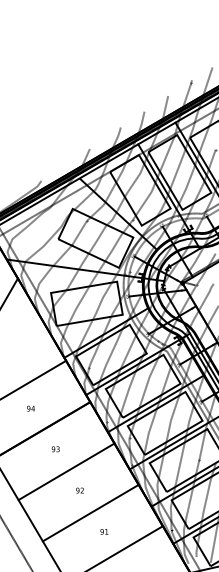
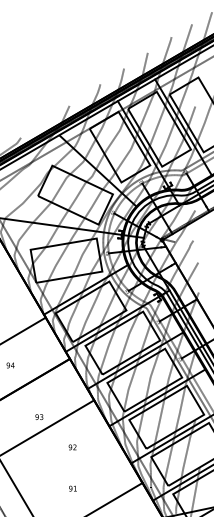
text: (55, 449) -> (39, 417), moved
text: (79, 490) -> (72, 447), moved
line: (90, 512) -> (70, 469), removed
text: (104, 531) -> (73, 488), moved

